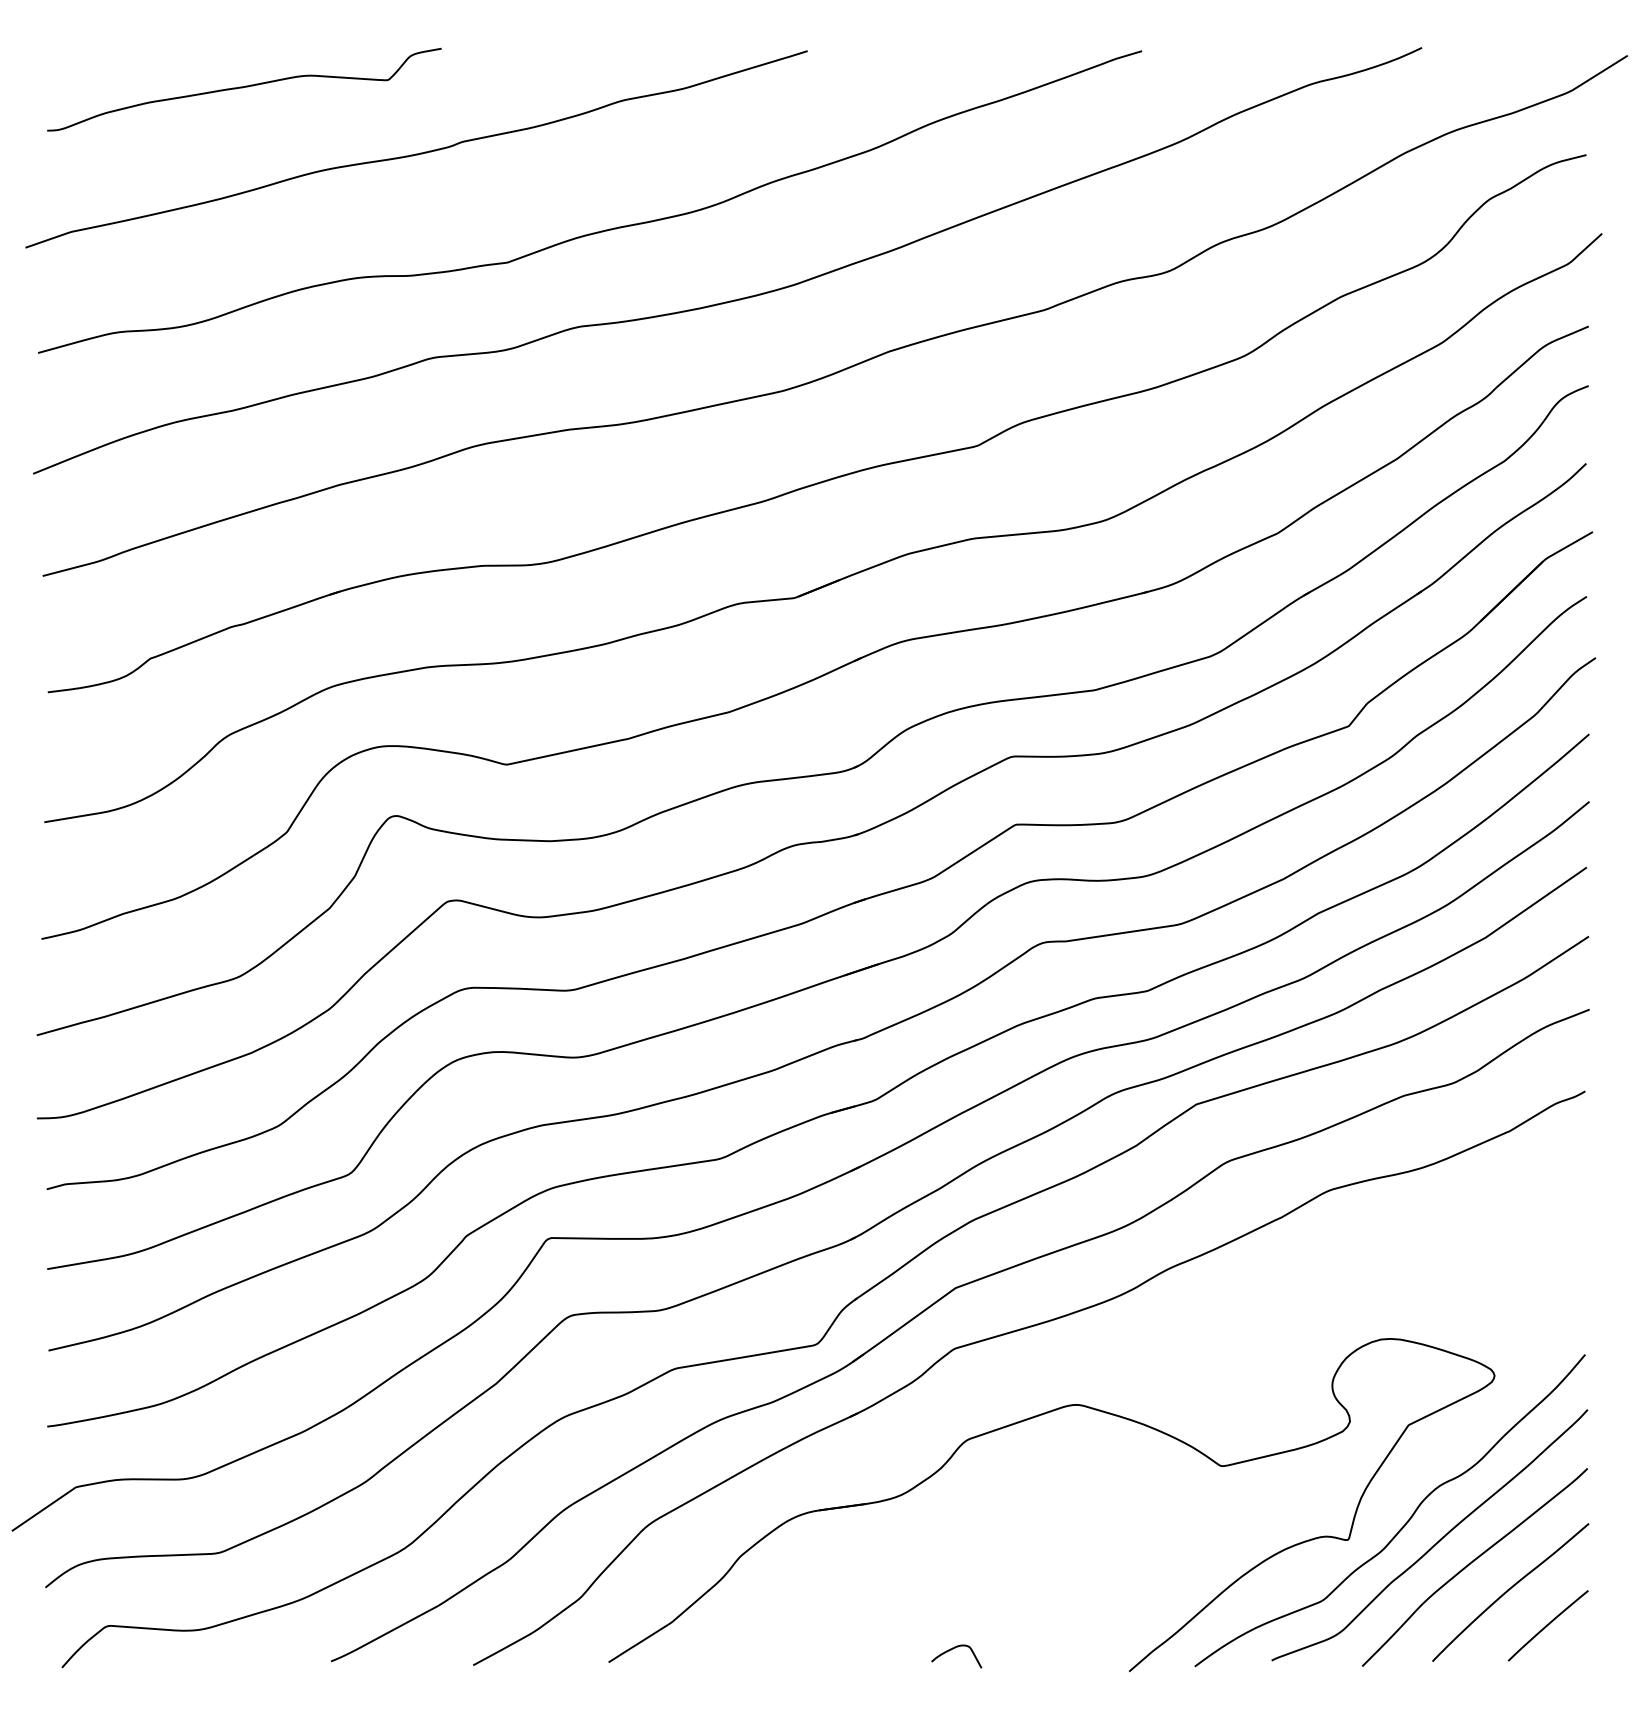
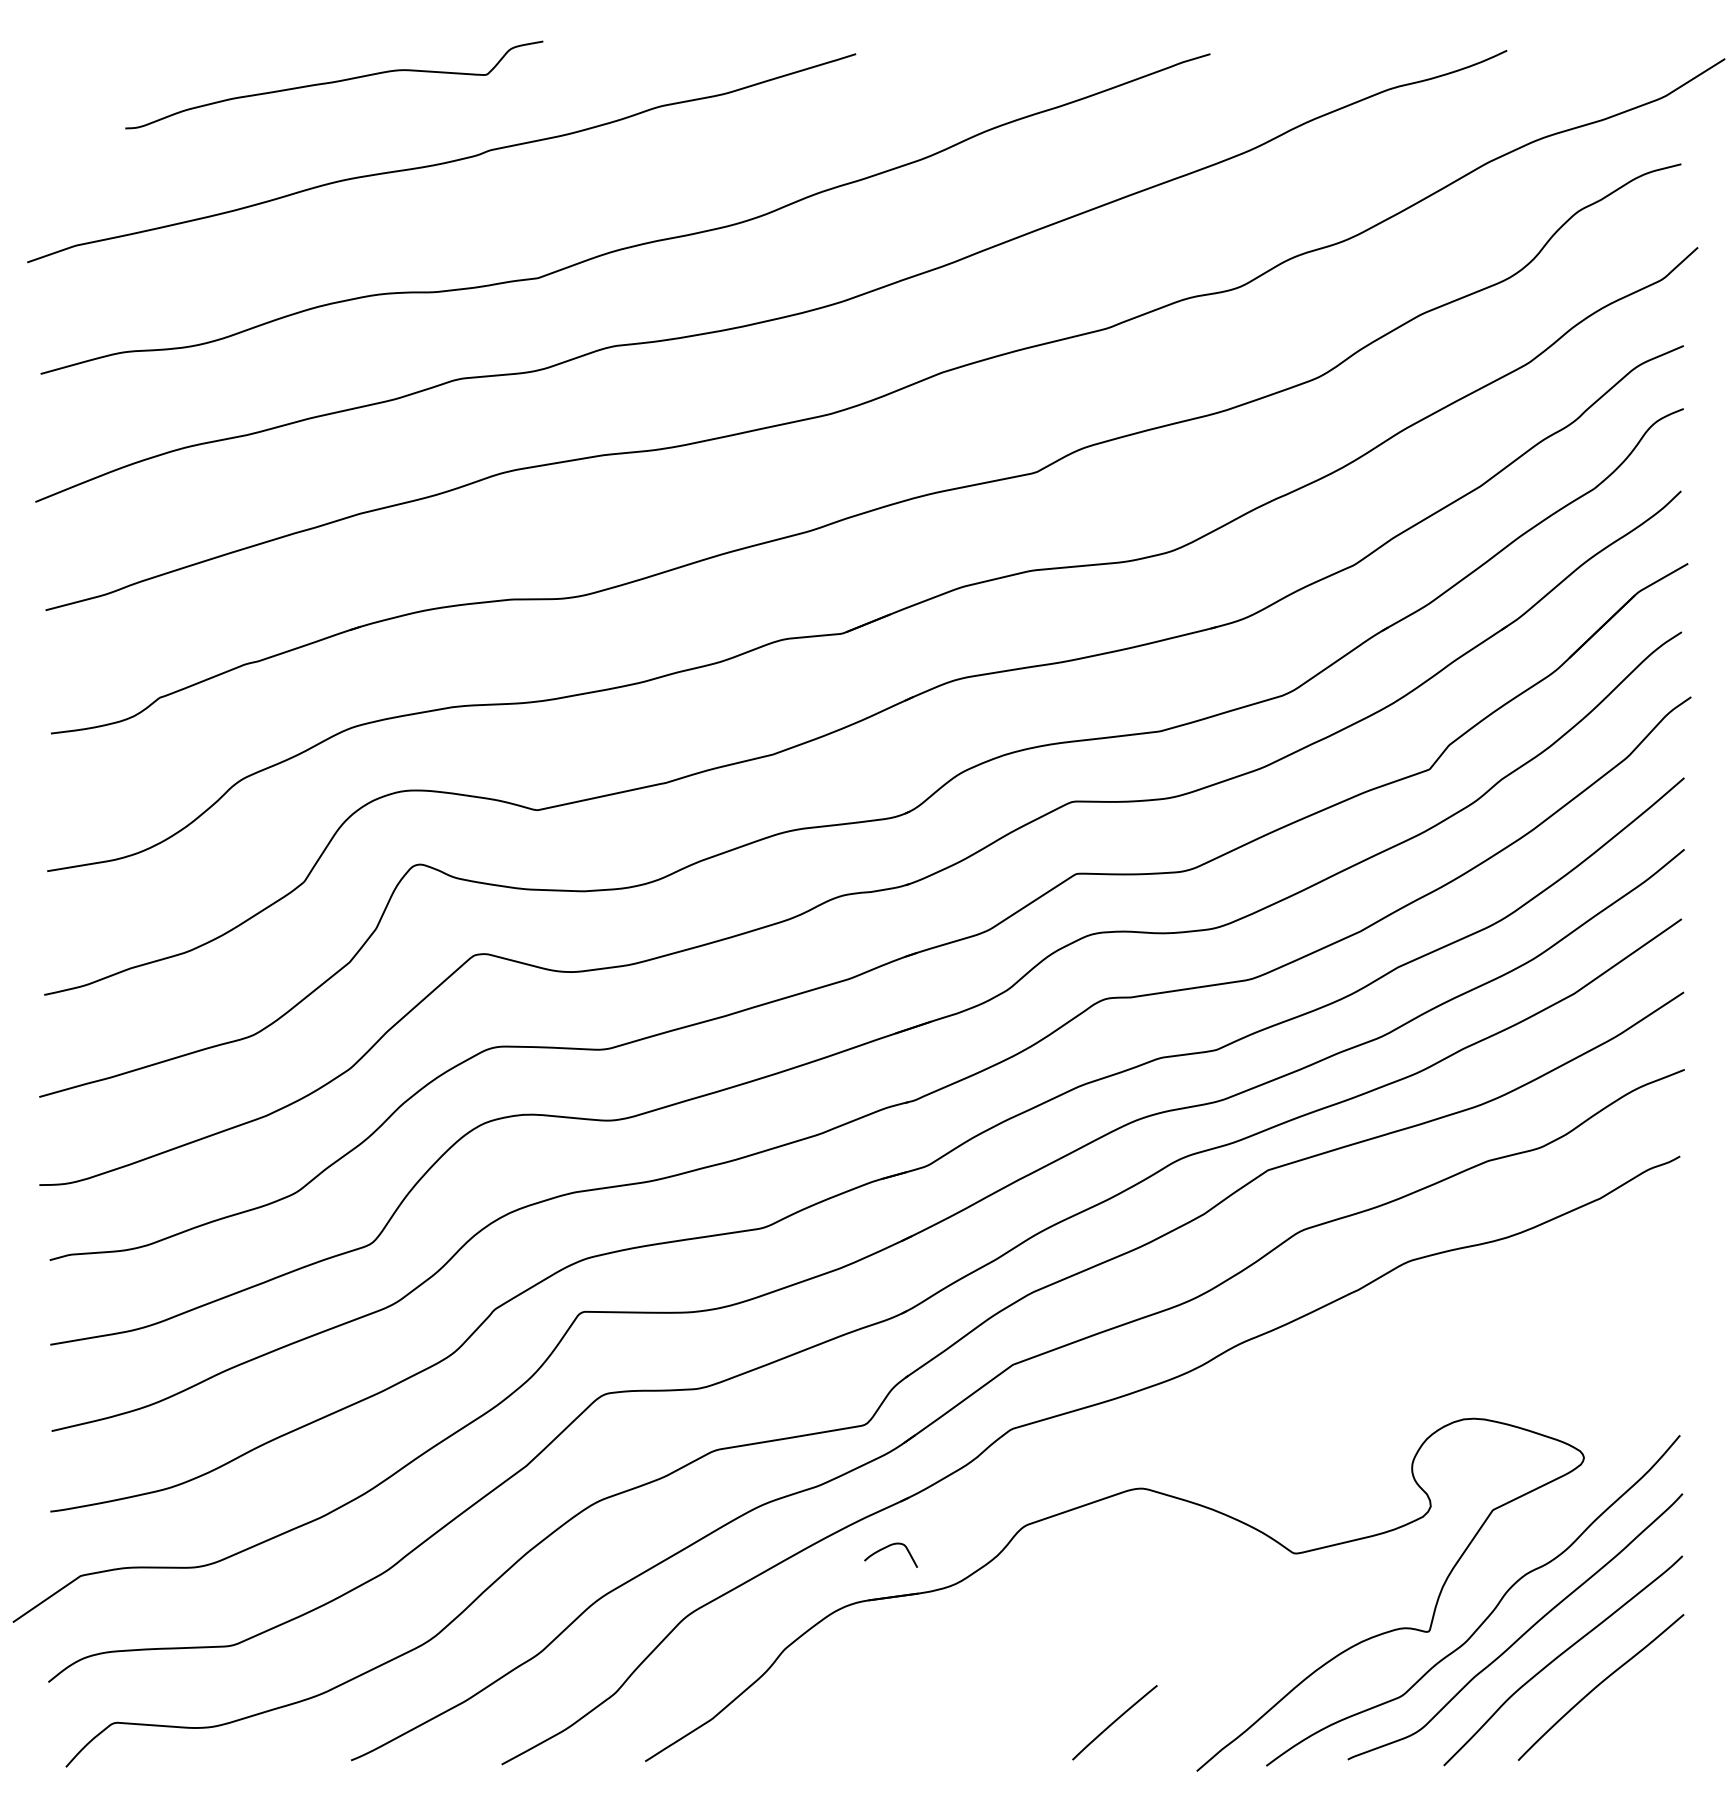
curve: (243, 88) -> (333, 83), moved
line: (1547, 1625) -> (1114, 1722), moved
curve: (952, 1650) -> (886, 1548), moved

